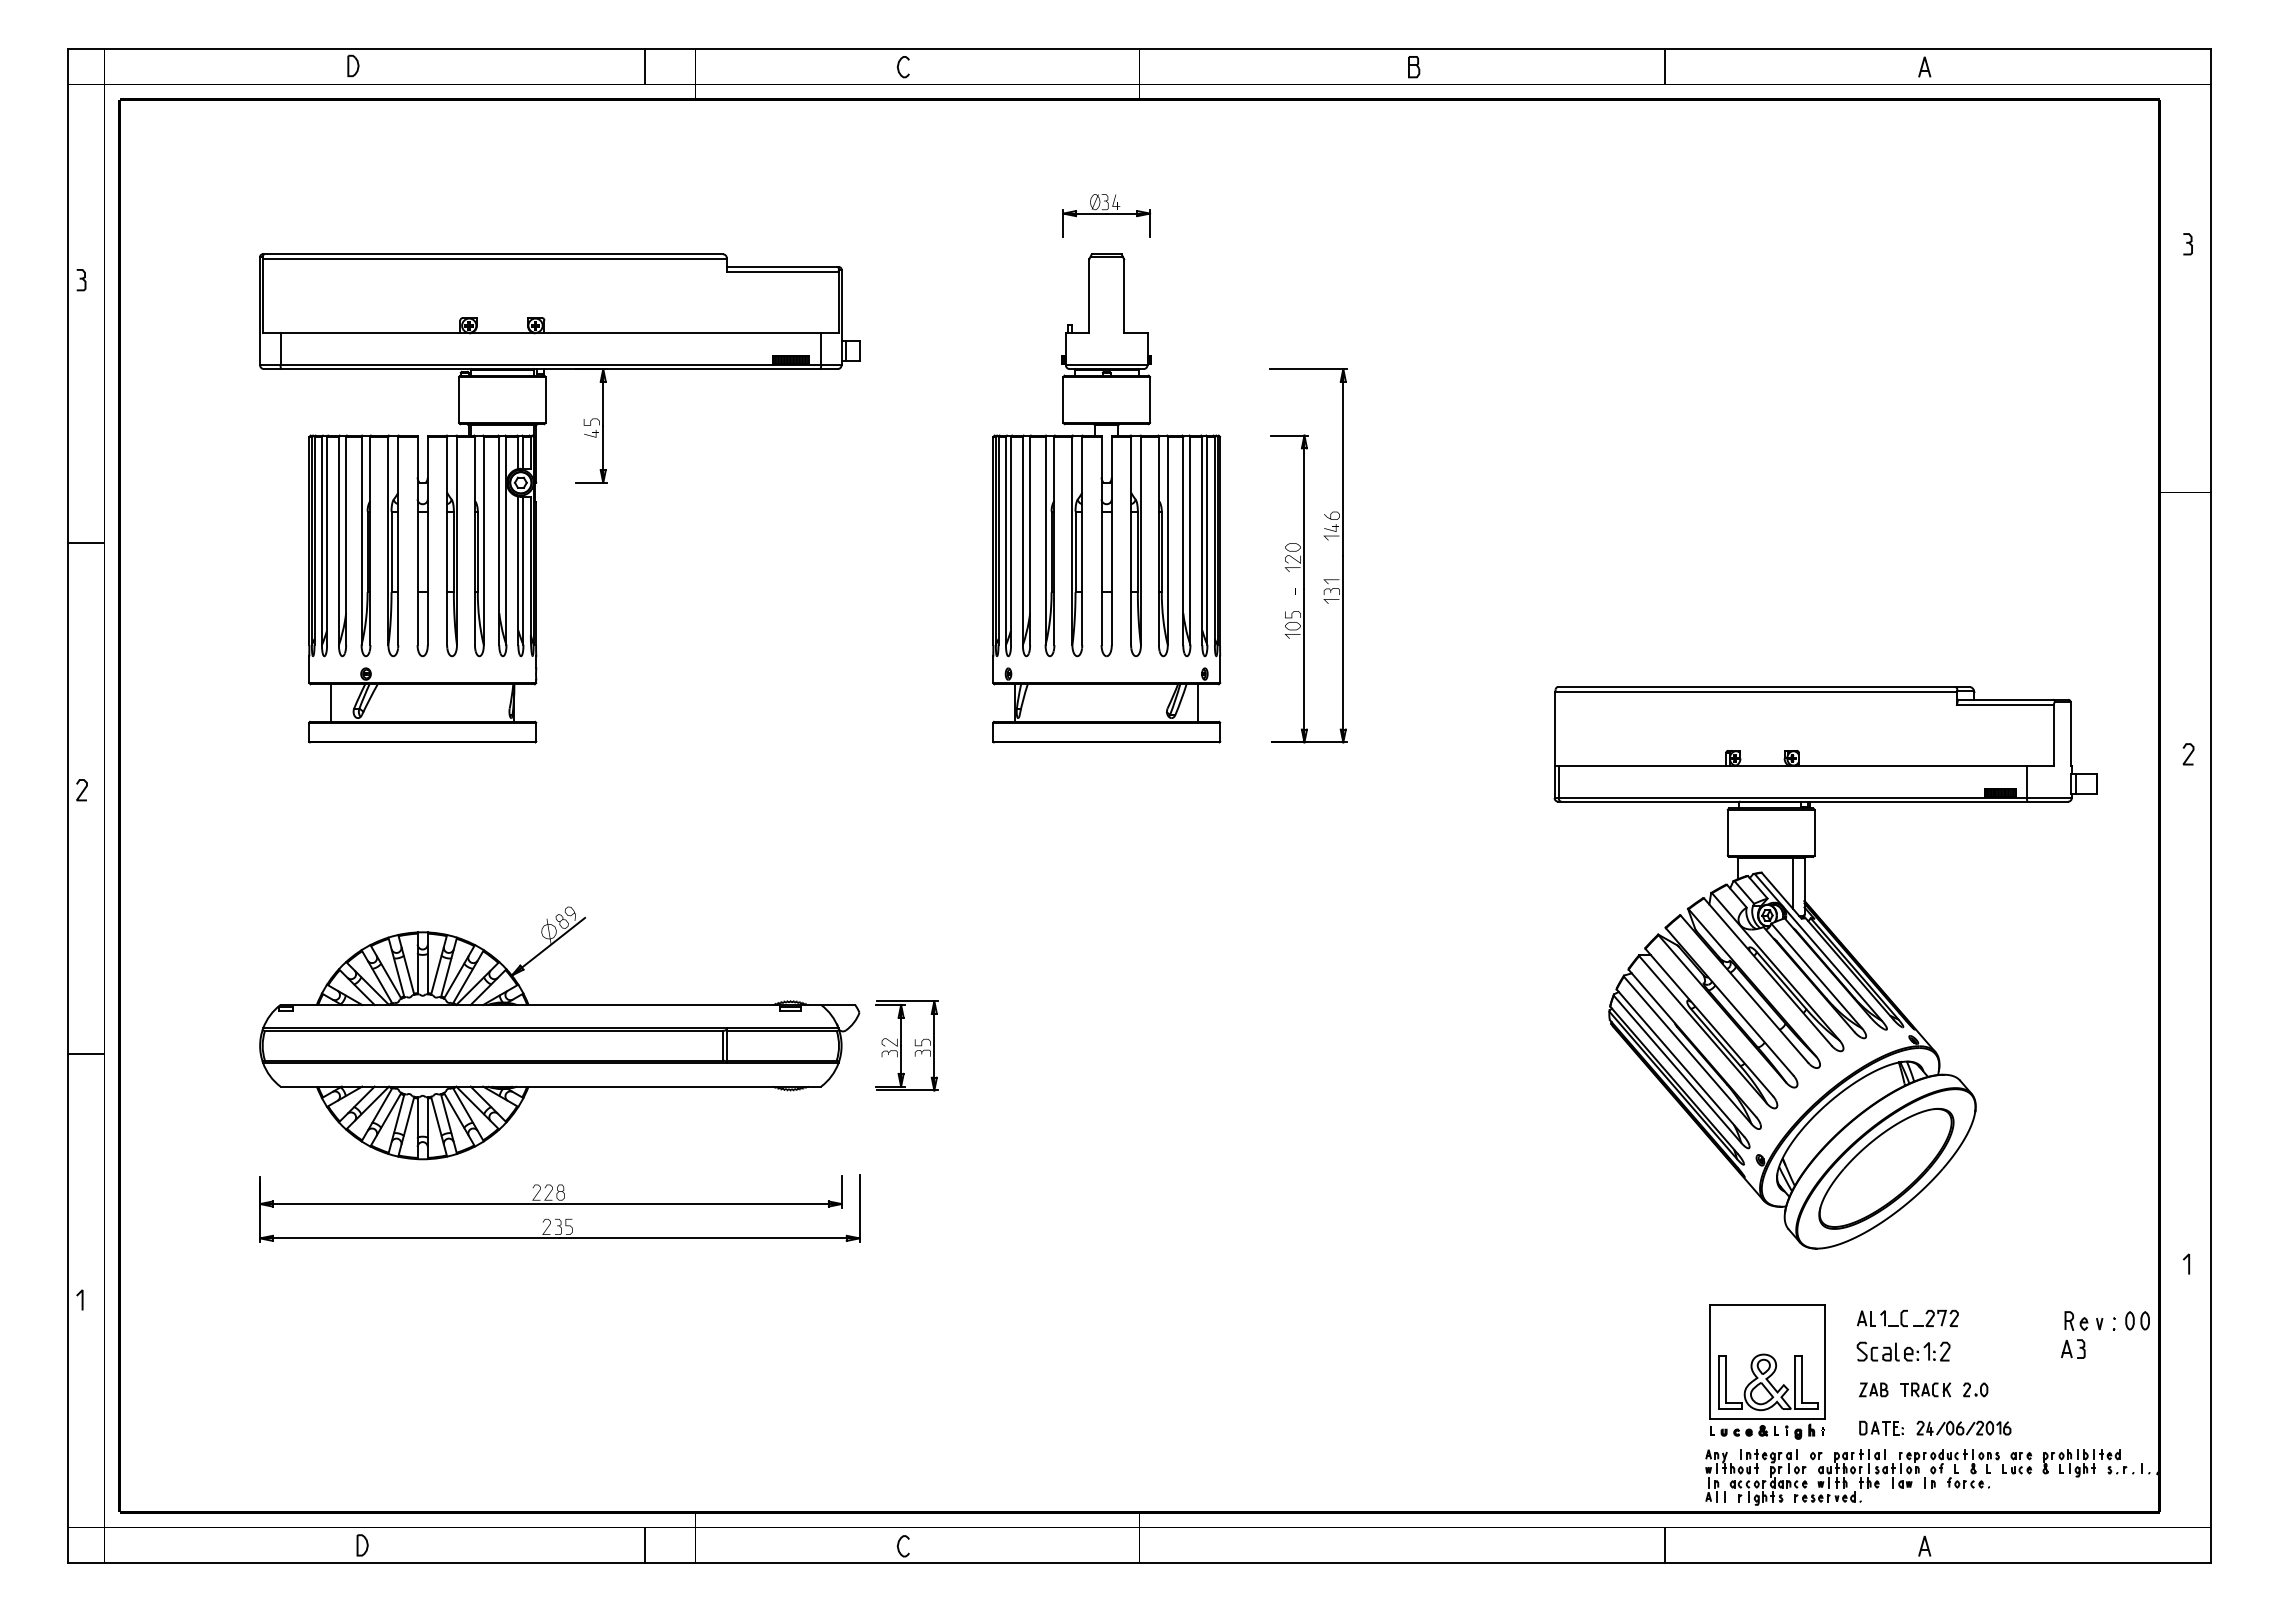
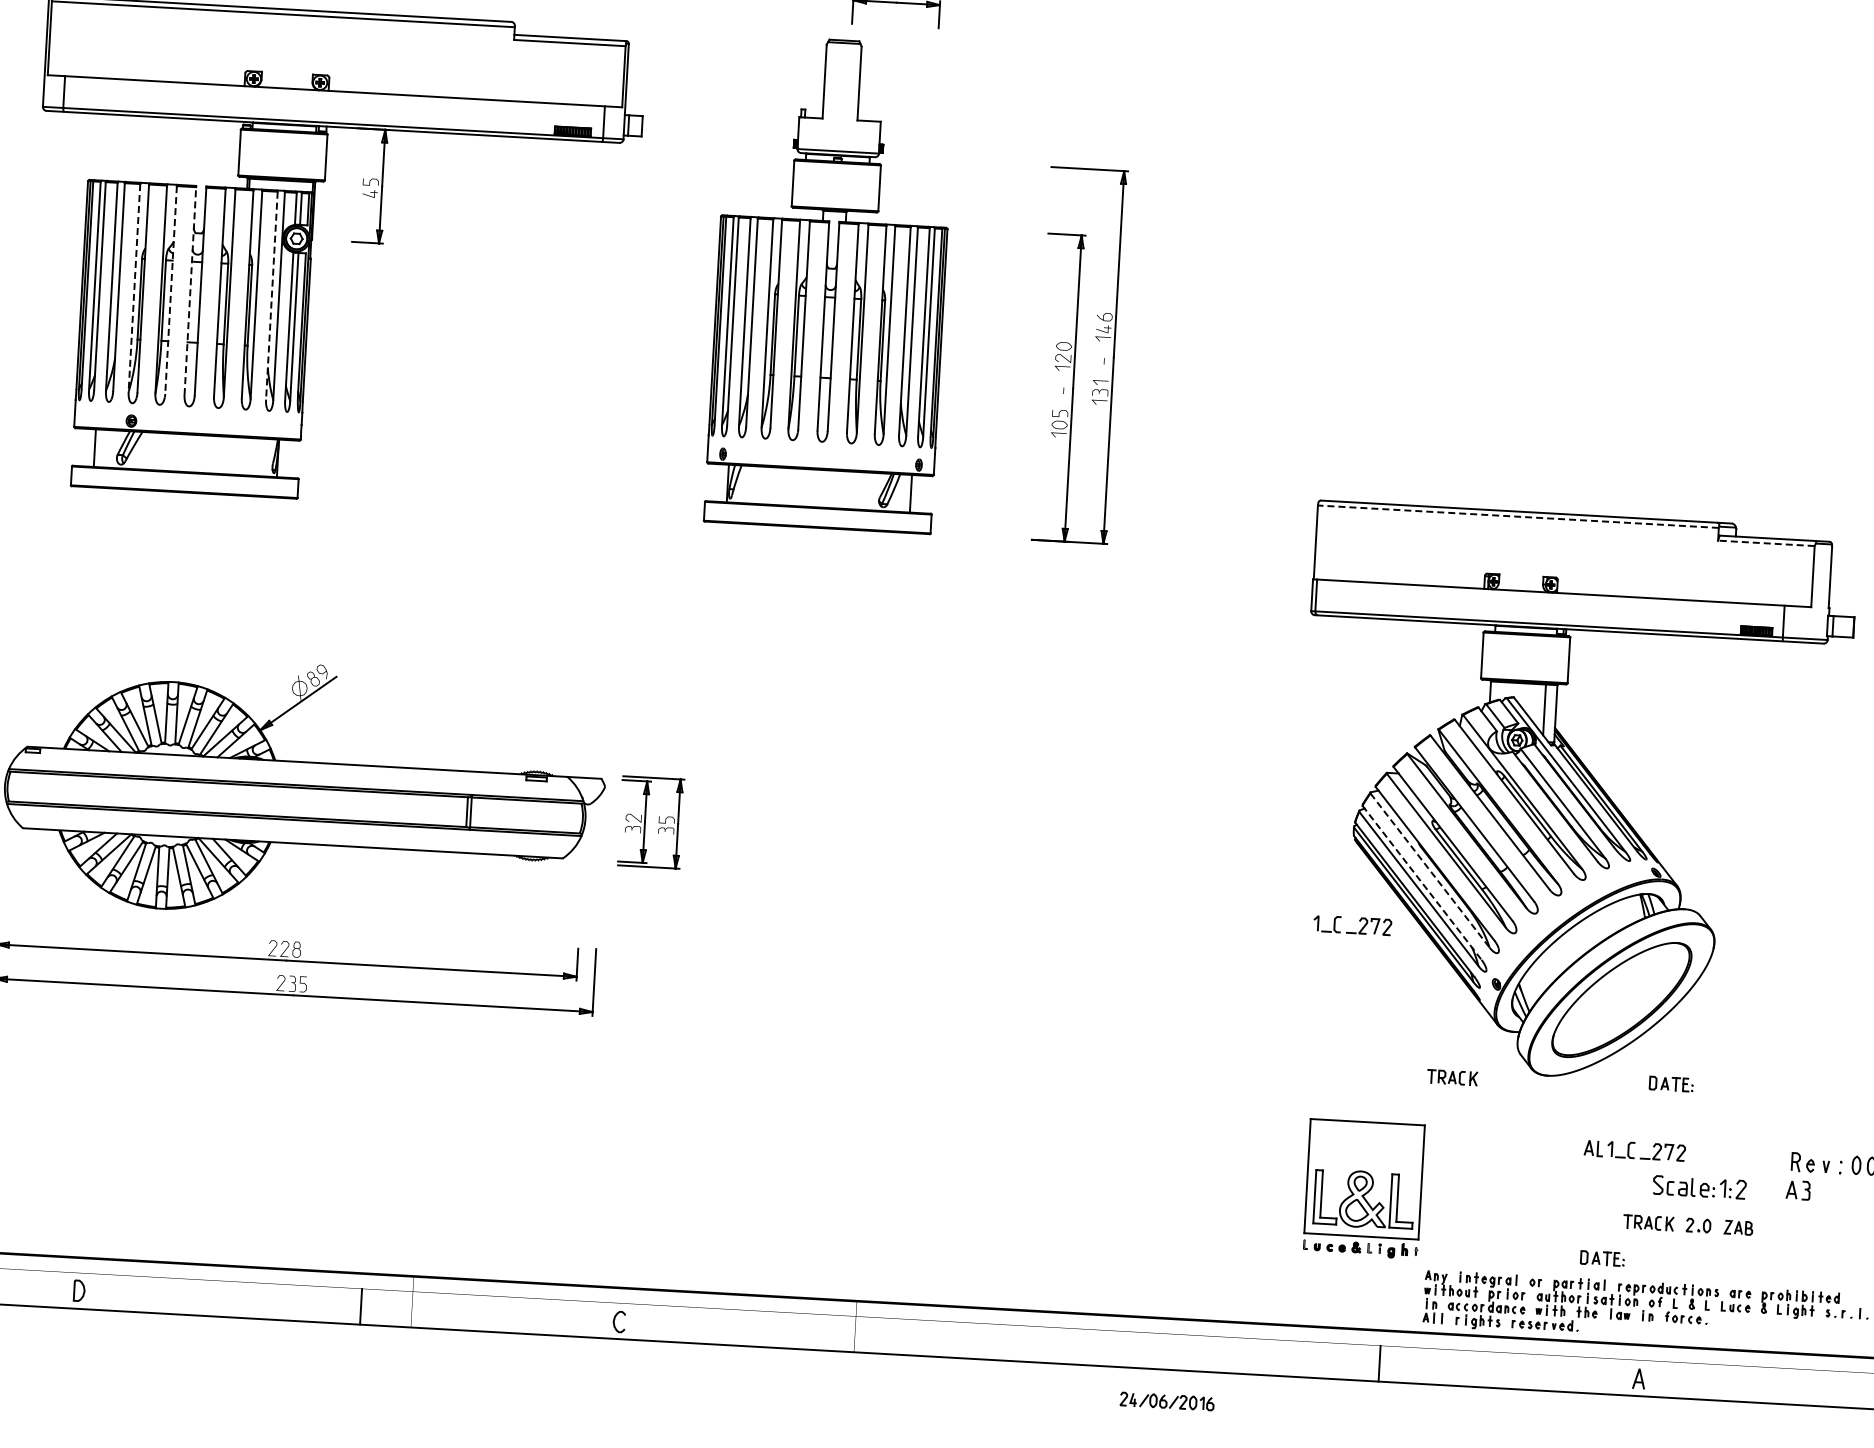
part: (1106, 498) -> (830, 284), moved
line: (417, 540) -> (190, 290), solid -> dashed
line: (361, 541) -> (134, 288), solid -> dashed
line: (398, 541) -> (171, 290), solid -> dashed
line: (499, 541) -> (272, 296), solid -> dashed
line: (1756, 692) -> (1518, 517), solid -> dashed
line: (2004, 704) -> (1765, 542), solid -> dashed
line: (1688, 1050) -> (1430, 870), solid -> dashed
line: (1680, 1063) -> (1422, 883), solid -> dashed
part: (1619, 1104) -> (1358, 920), added
part: (1940, 1249) -> (1671, 1083), added
part: (1721, 1255) -> (1452, 1077), added
part: (1903, 1351) -> (1699, 1187), moved
part: (1767, 1371) -> (1363, 1188), moved
part: (1873, 1389) -> (1738, 1227), moved
part: (1963, 1427) -> (1166, 1400), moved

